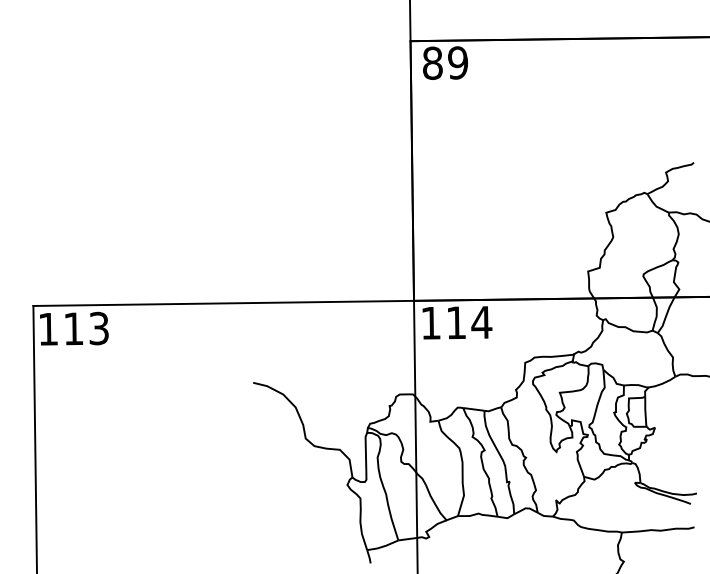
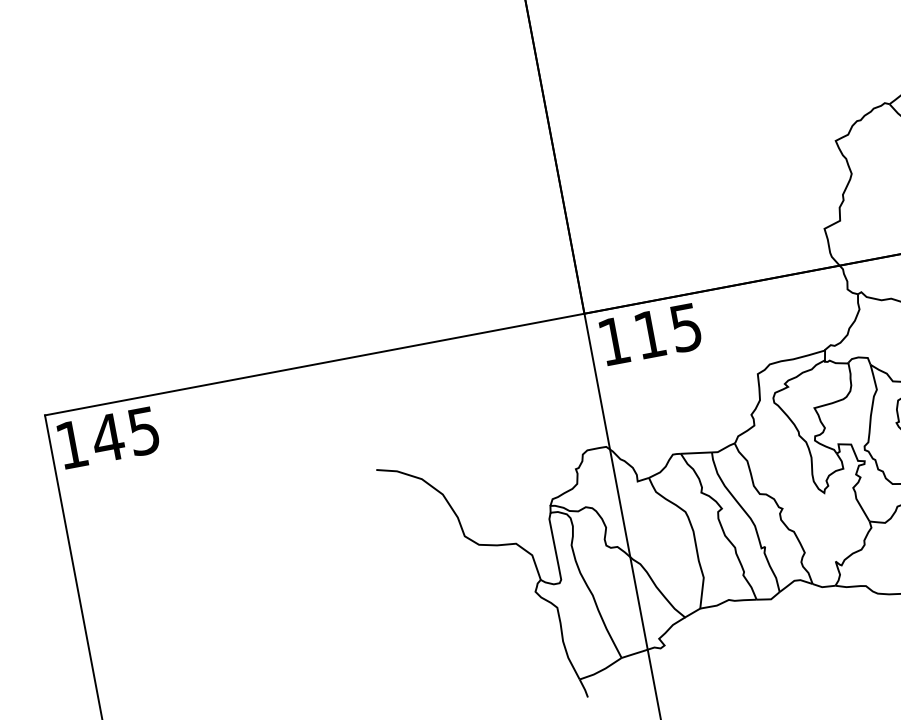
text: (481, 322) -> (685, 327), 114 -> 115
text: (85, 328) -> (124, 434), 113 -> 145

